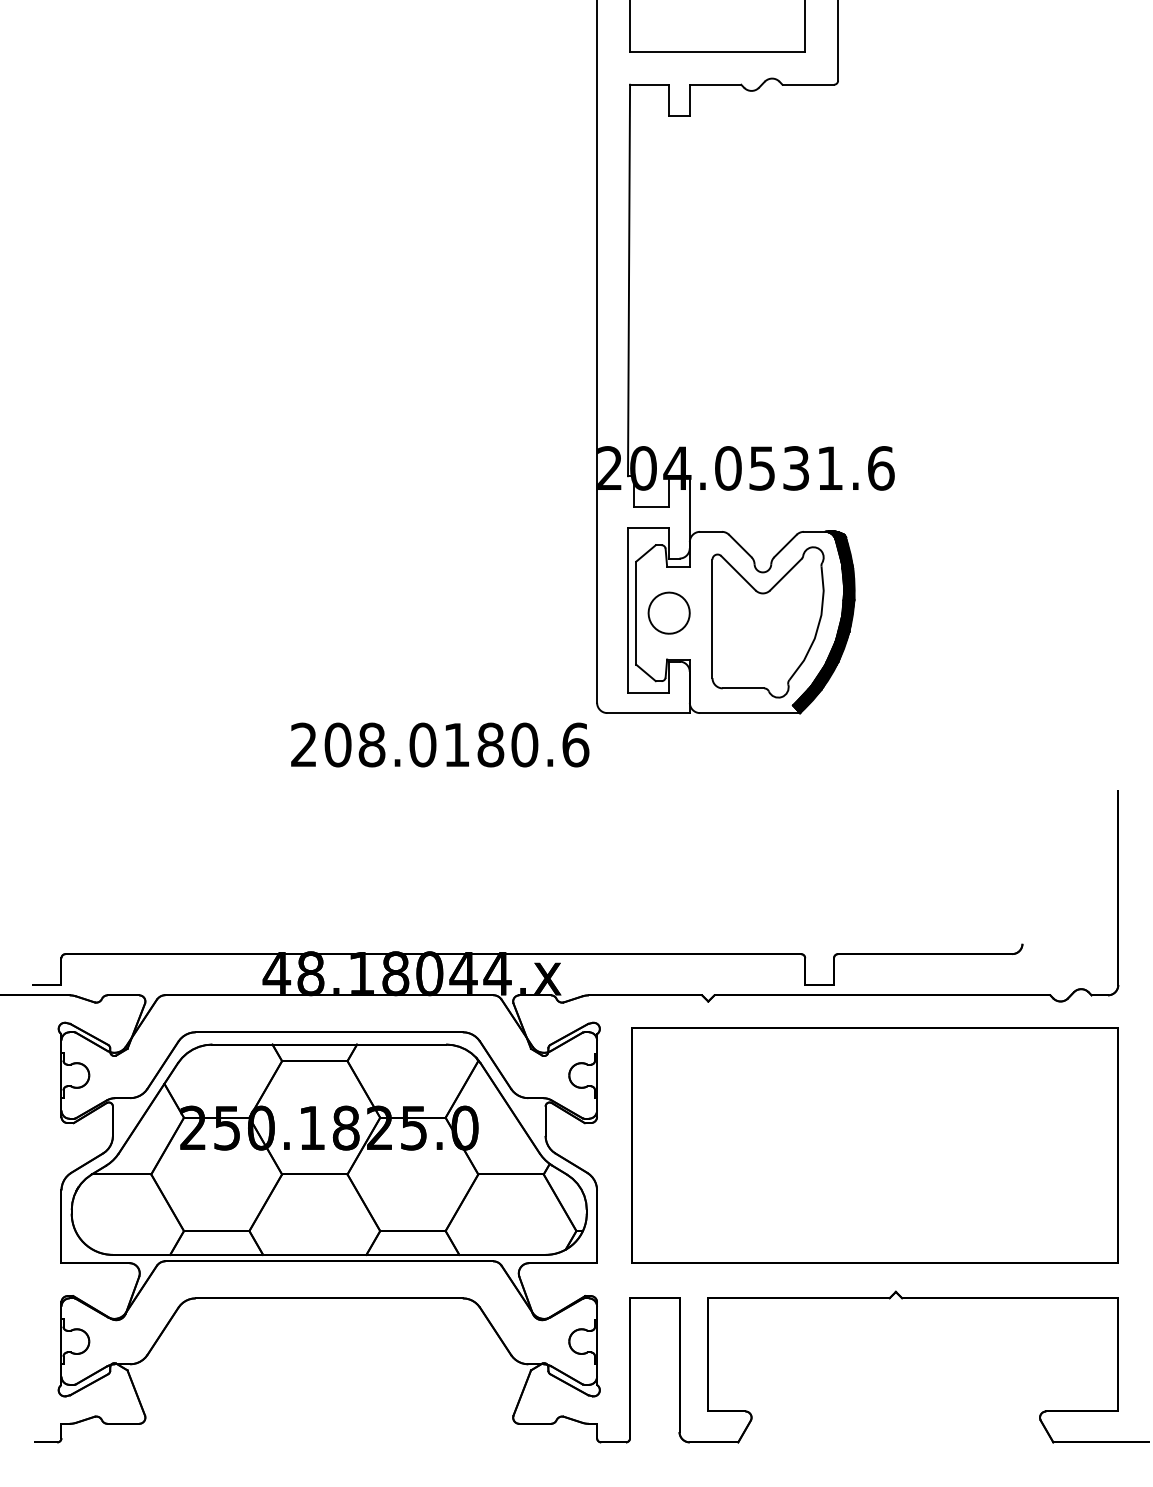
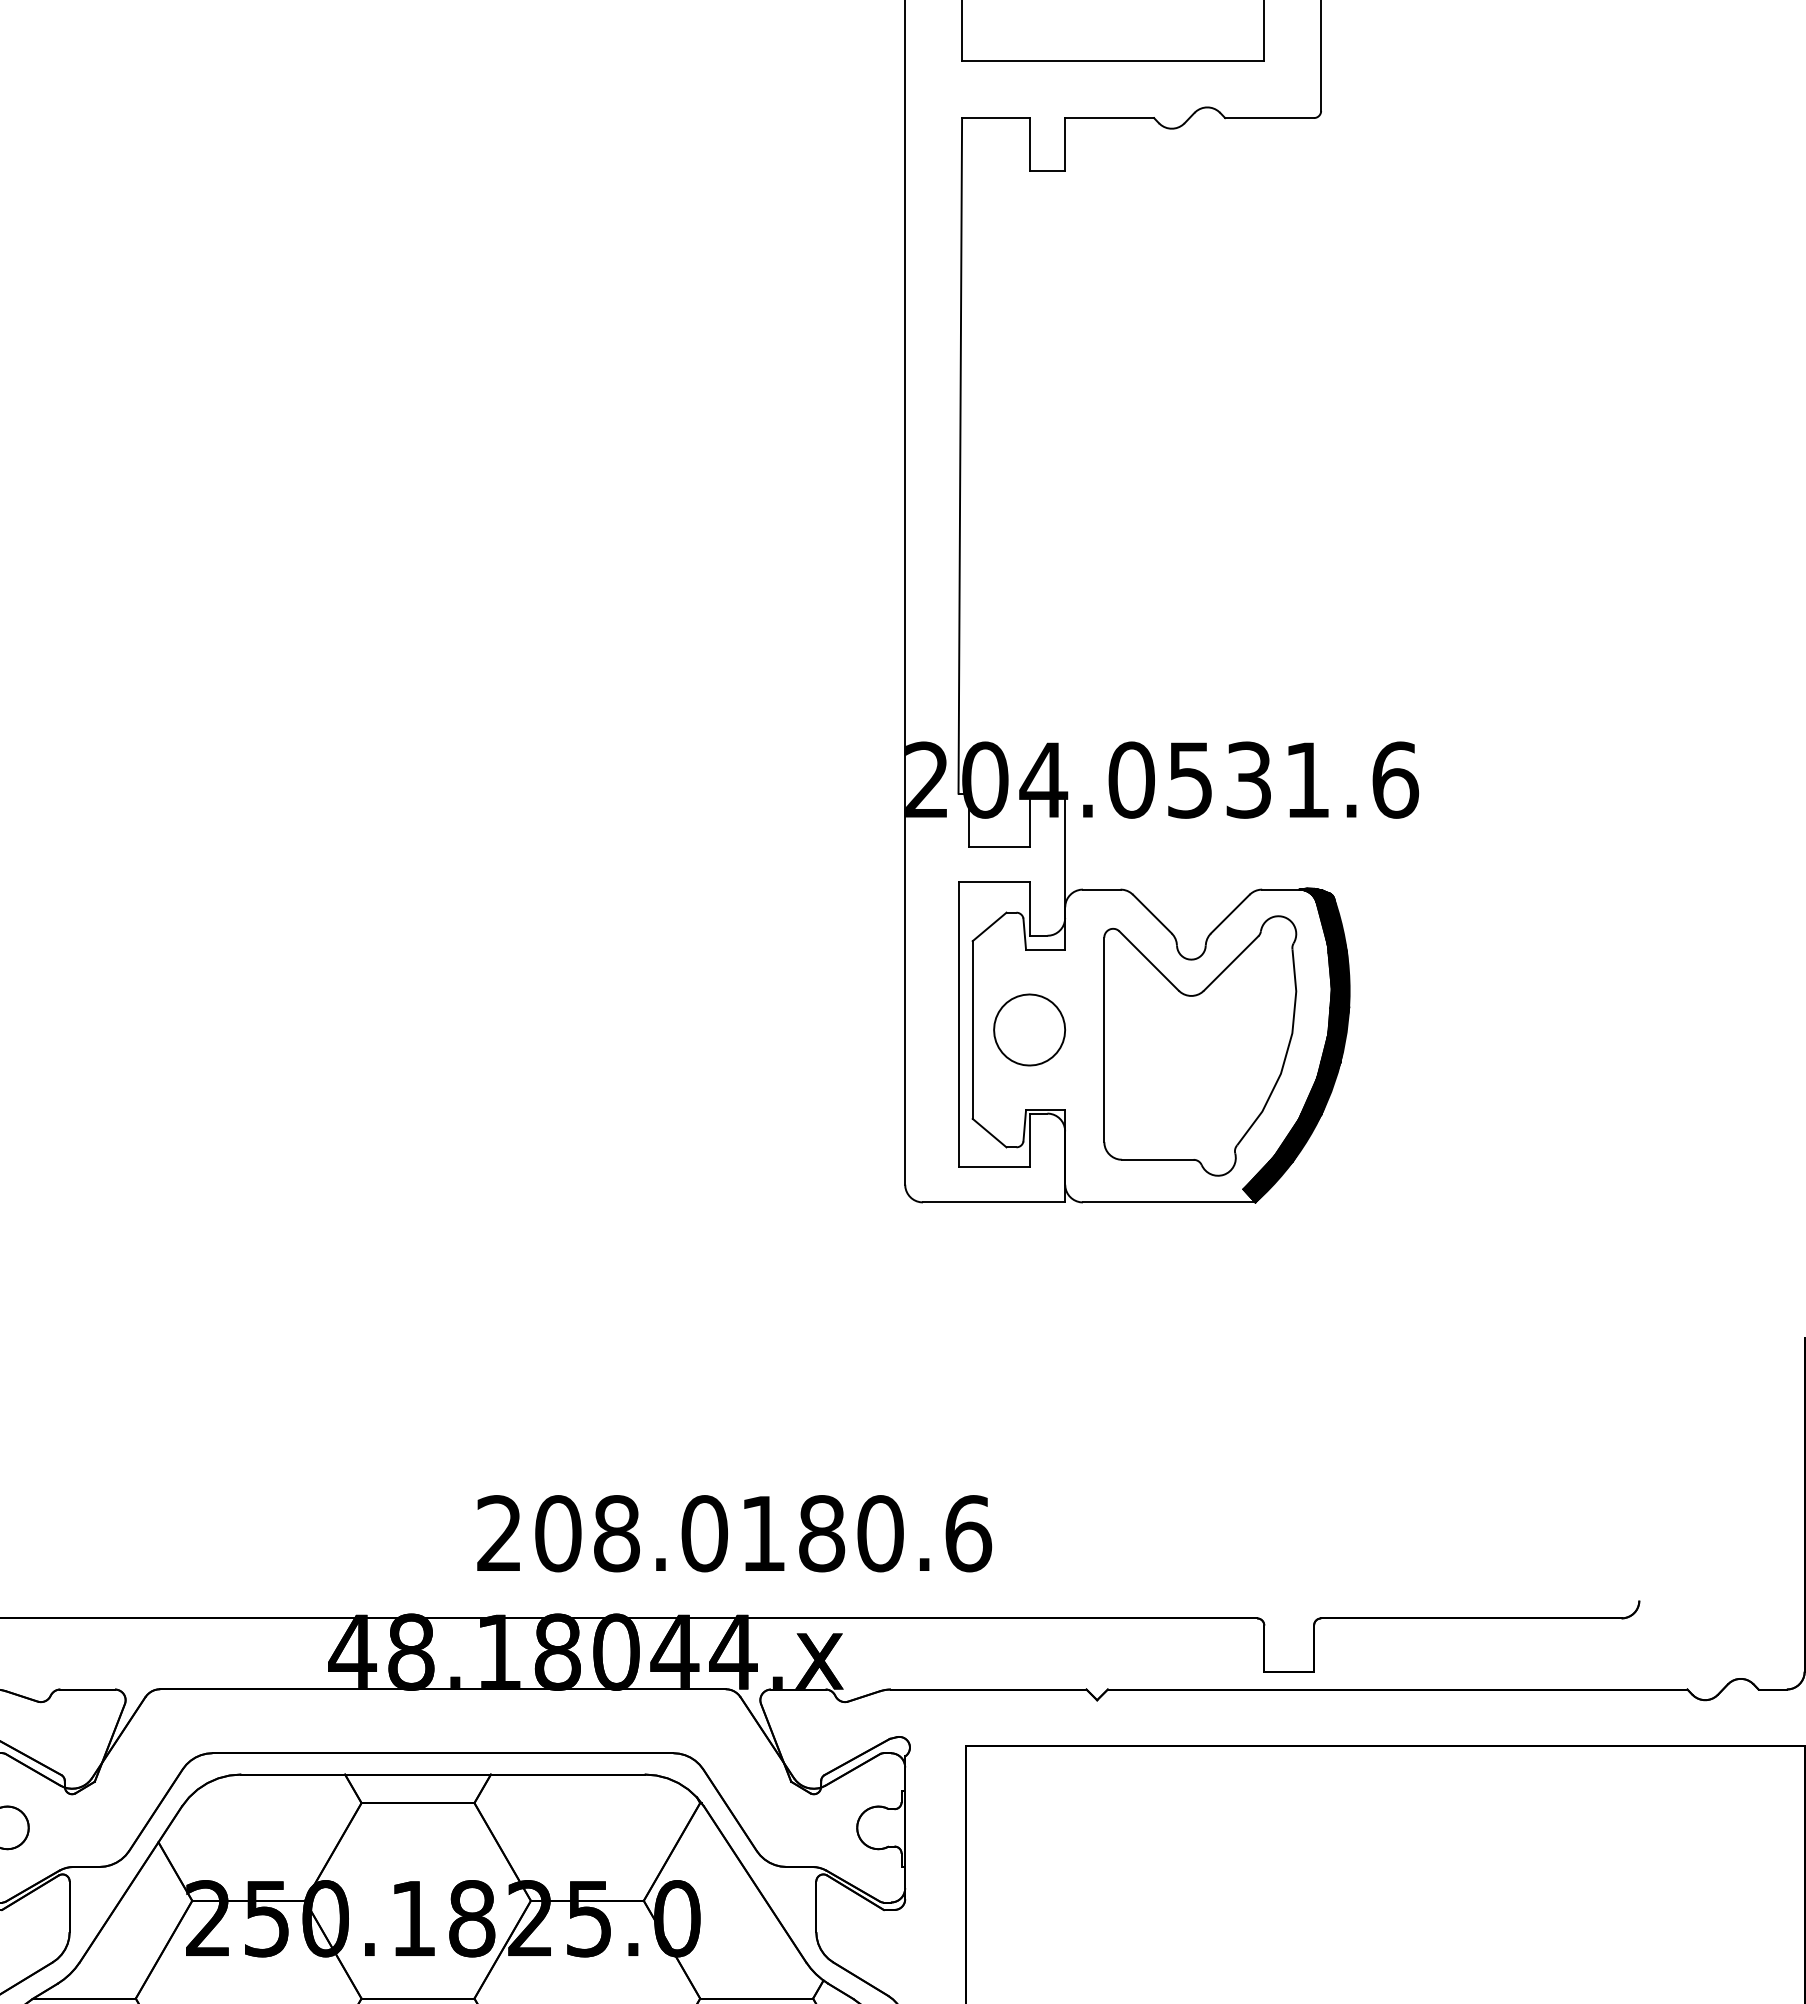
text: (440, 744) -> (735, 1532), moved

